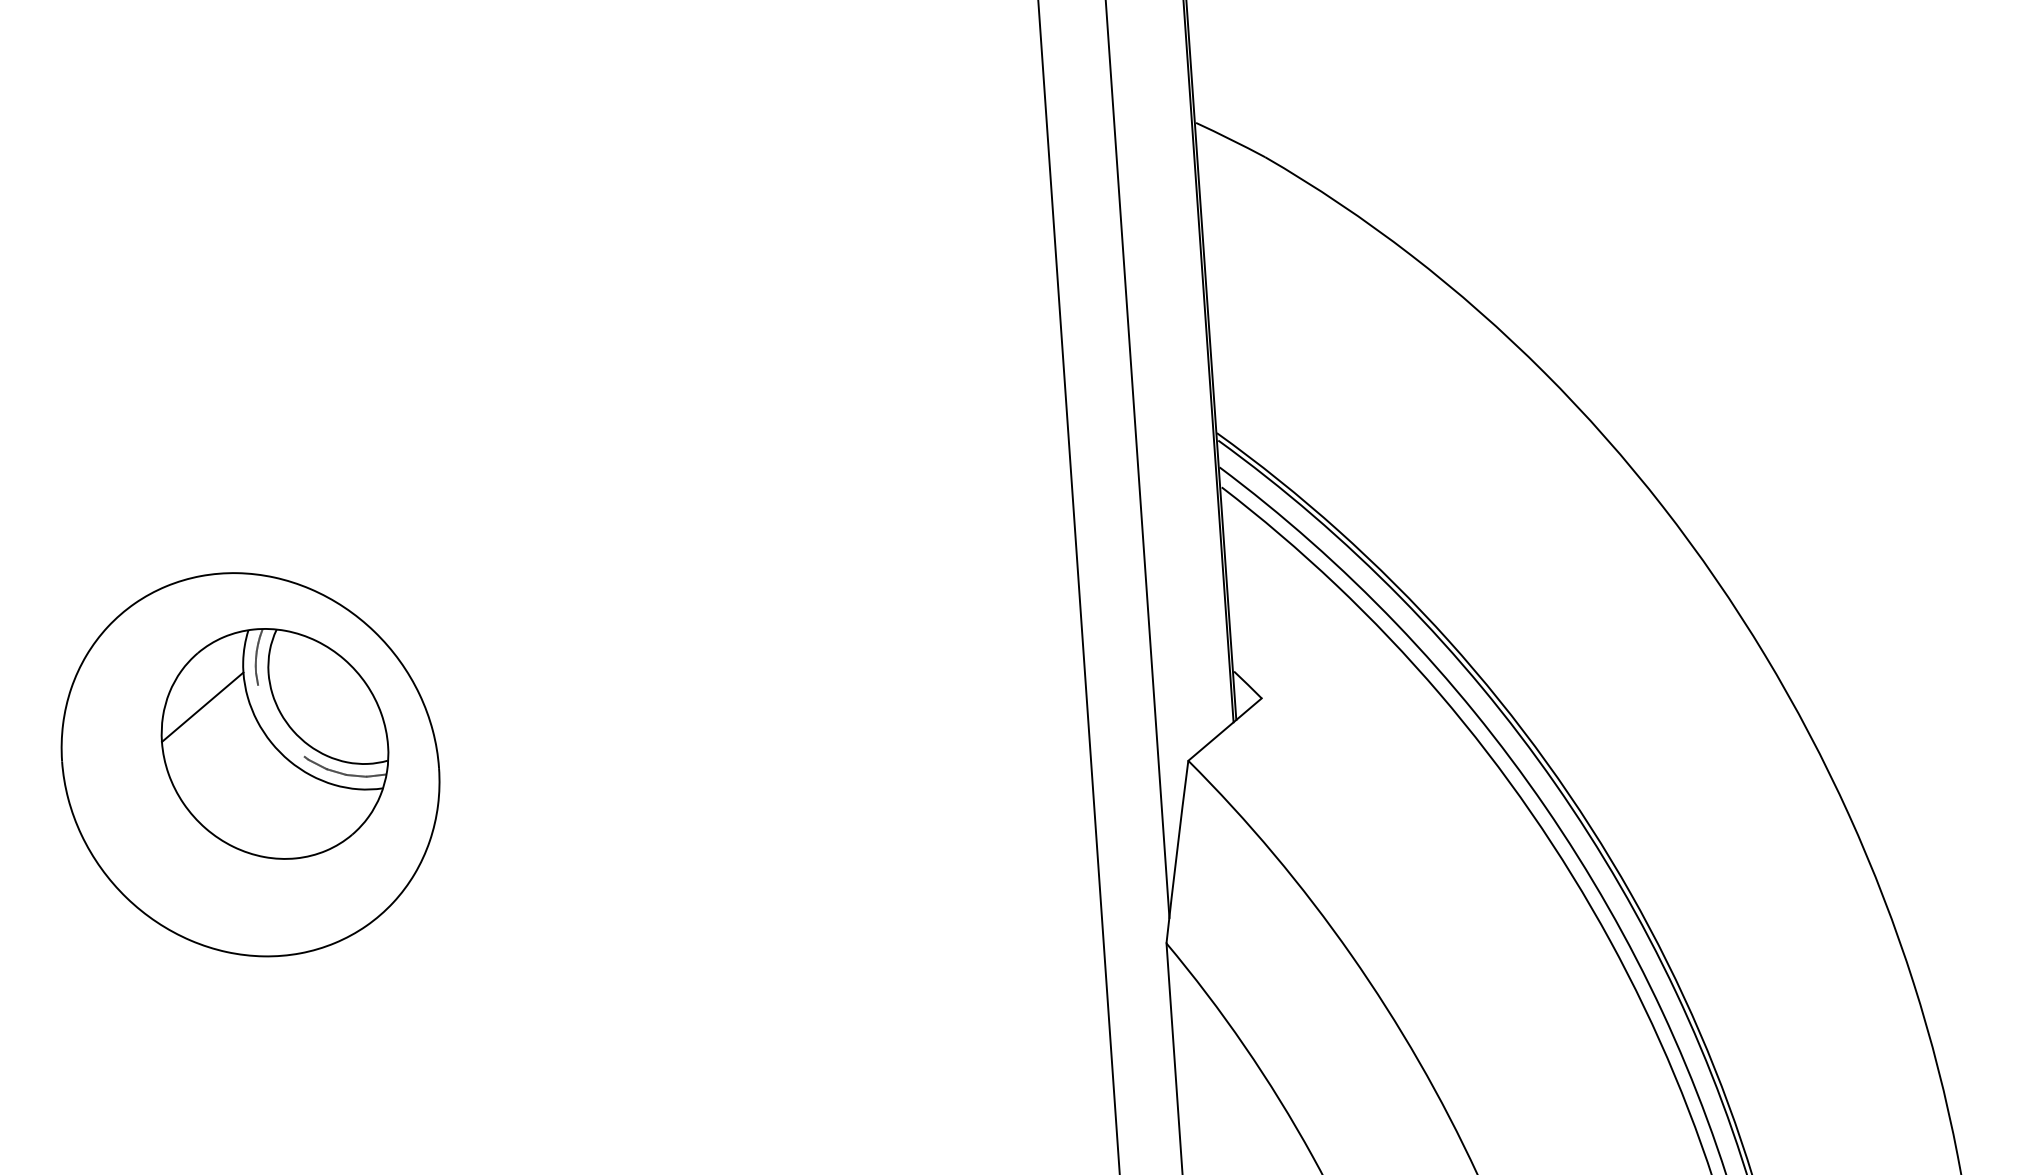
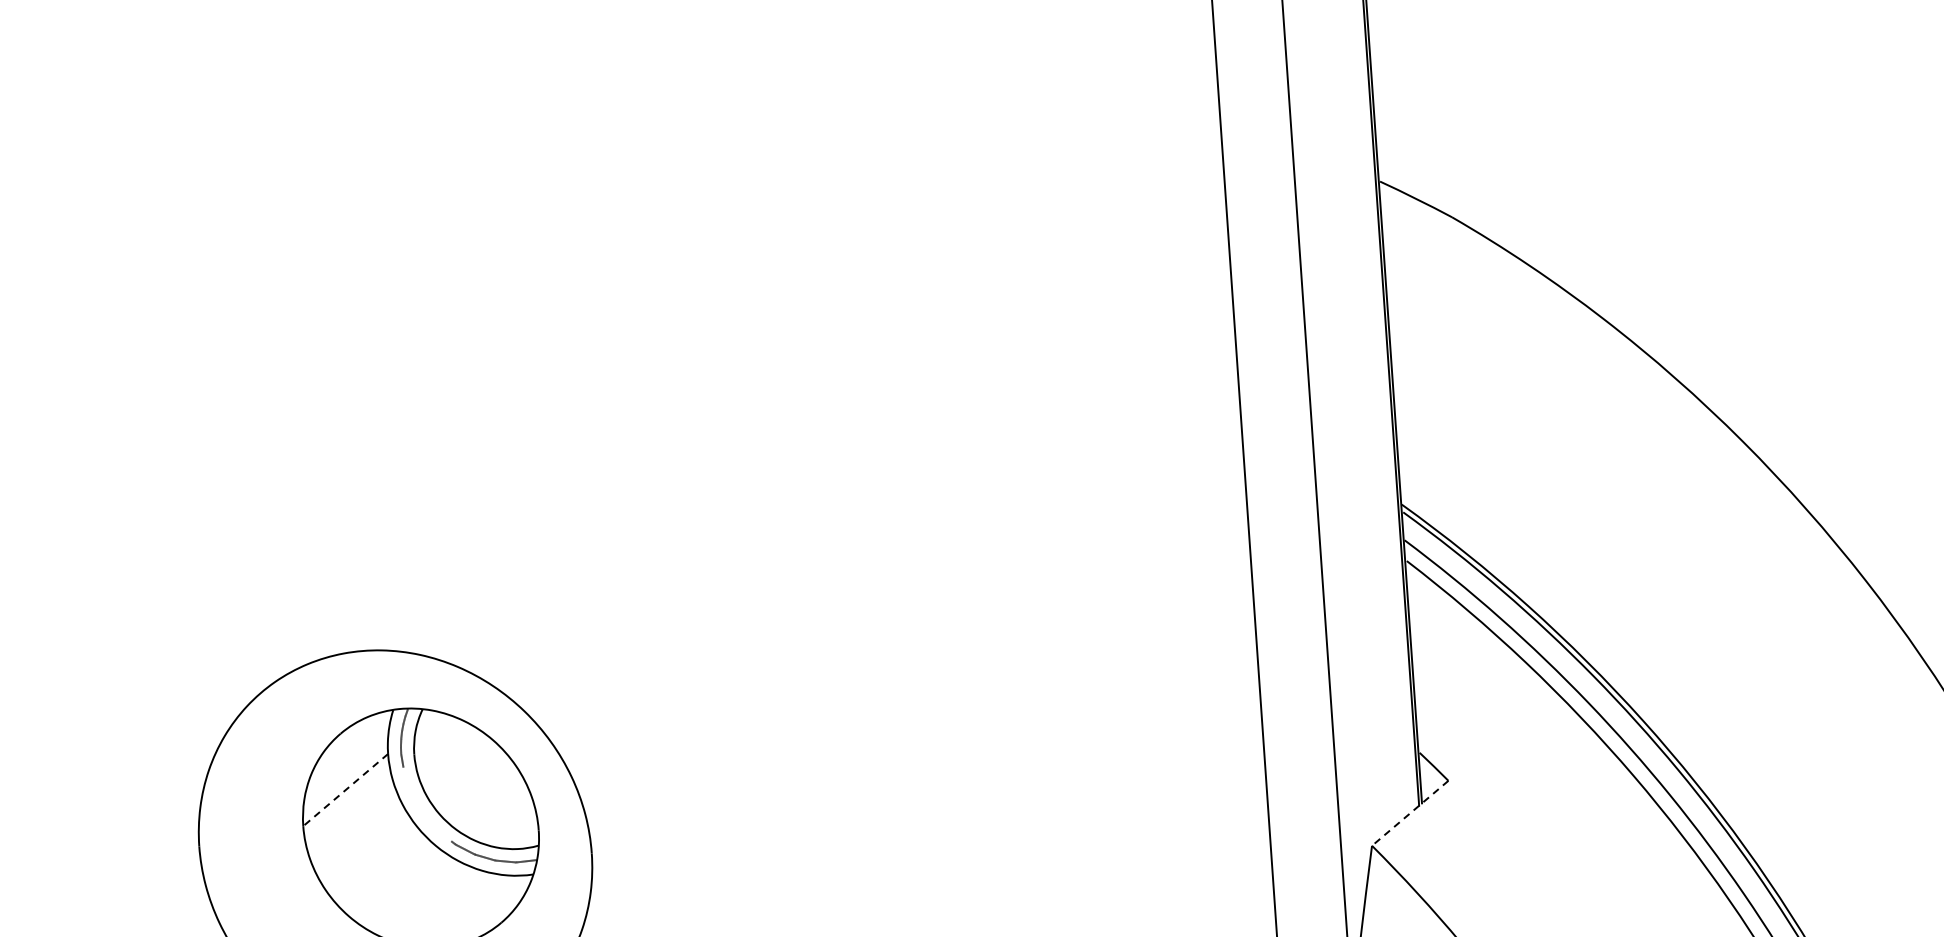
line: (202, 707) -> (345, 790), solid -> dashed
line: (1224, 729) -> (1409, 813), solid -> dashed

